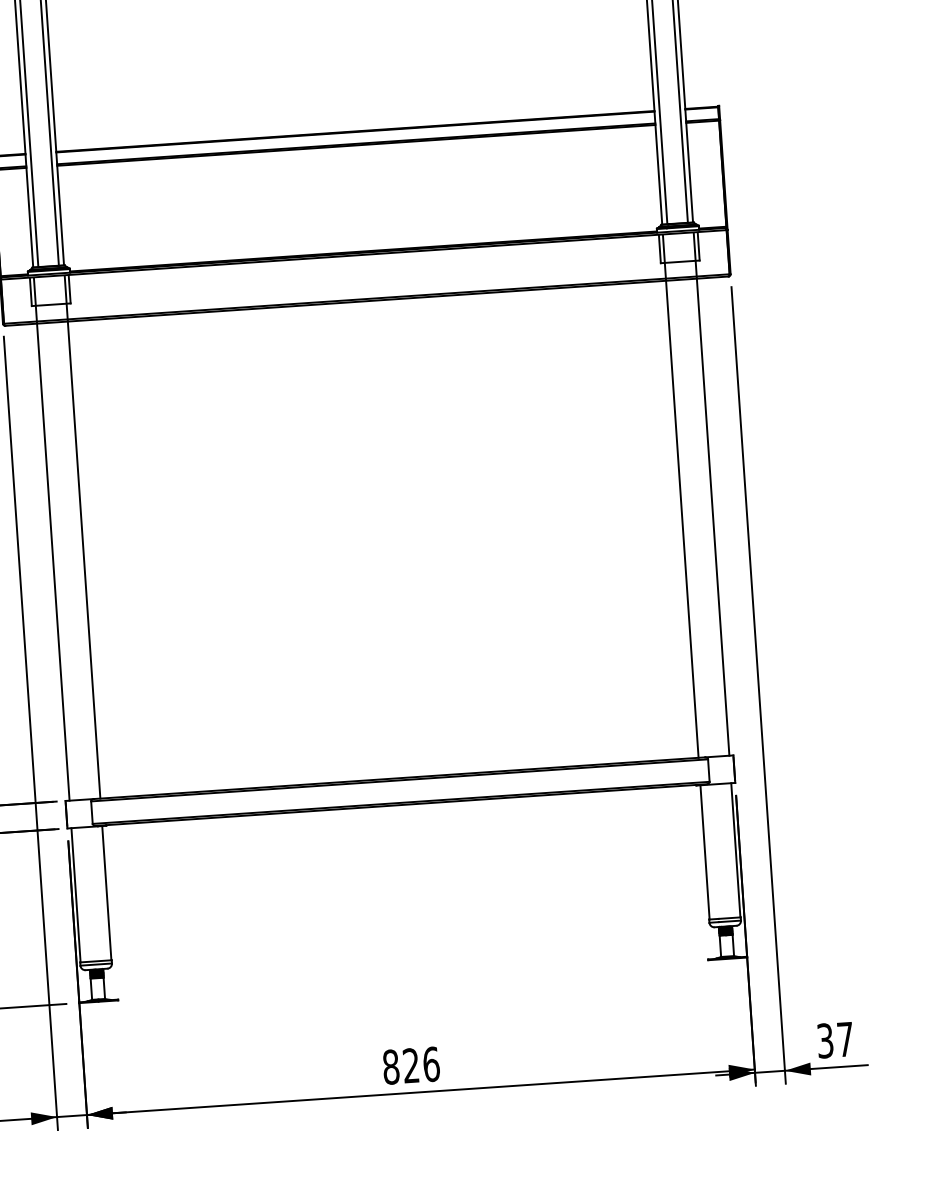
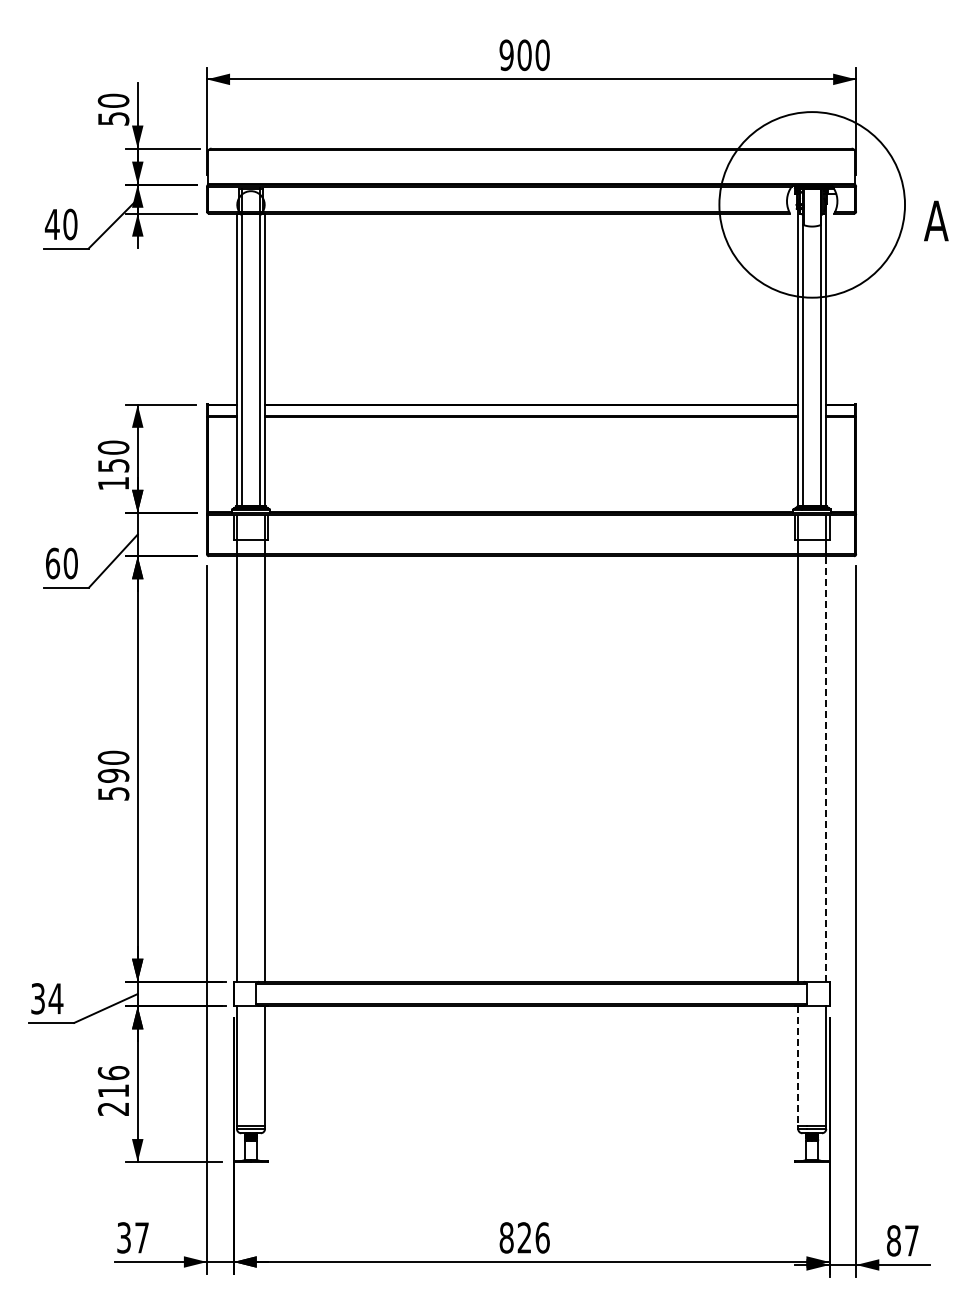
line: (712, 516) -> (825, 768), solid -> dashed
line: (705, 852) -> (798, 1066), solid -> dashed
text: (824, 1040) -> (893, 1240), 37 -> 87

